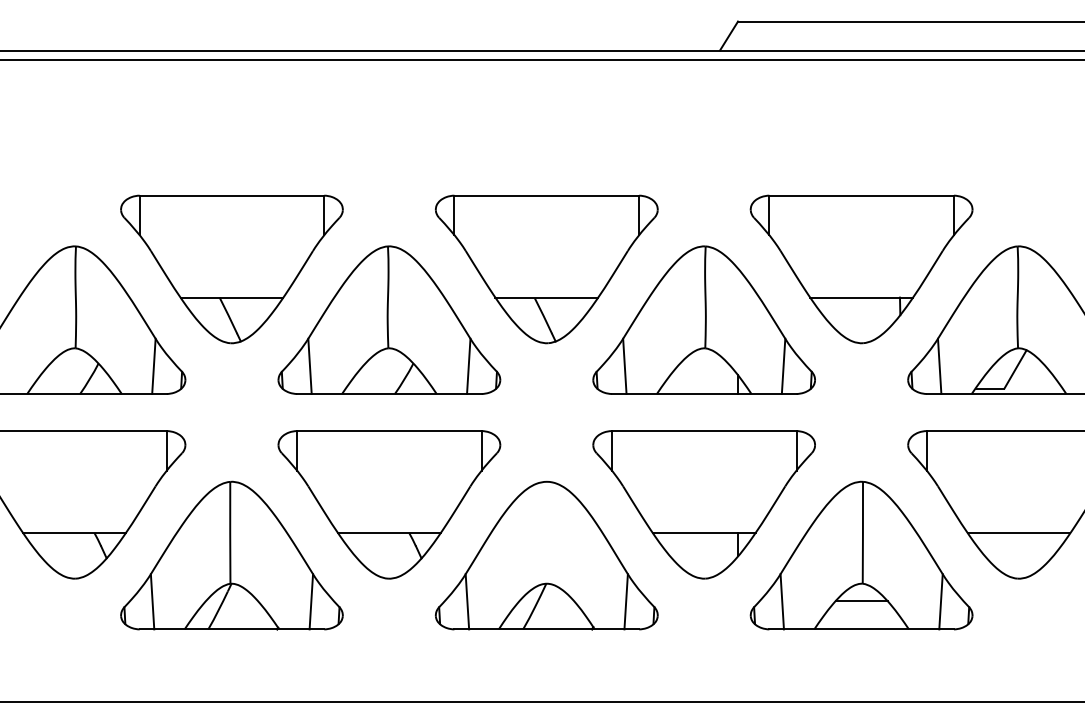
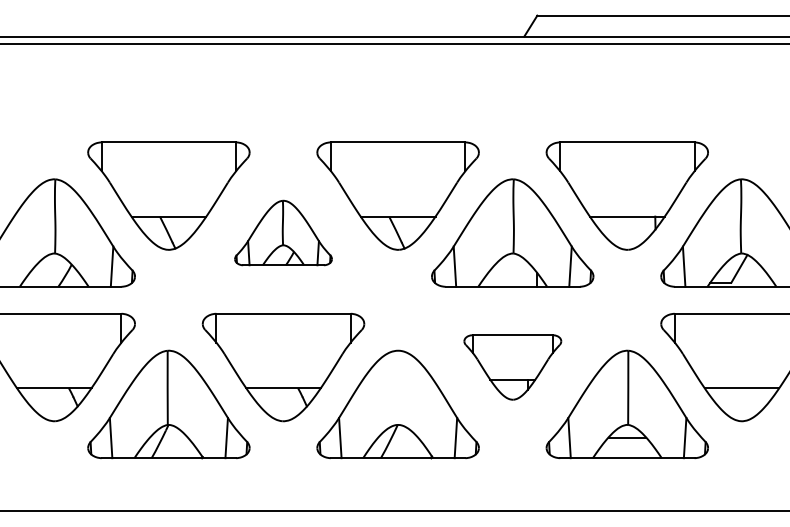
part: (389, 319) -> (283, 232), size x0.6
part: (703, 504) -> (512, 367), size x0.6

